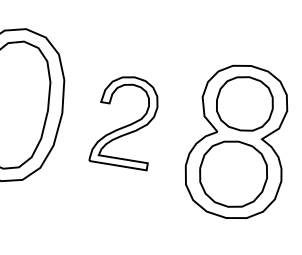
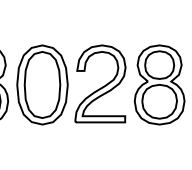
part: (125, 120) -> (100, 83), size x1.67

